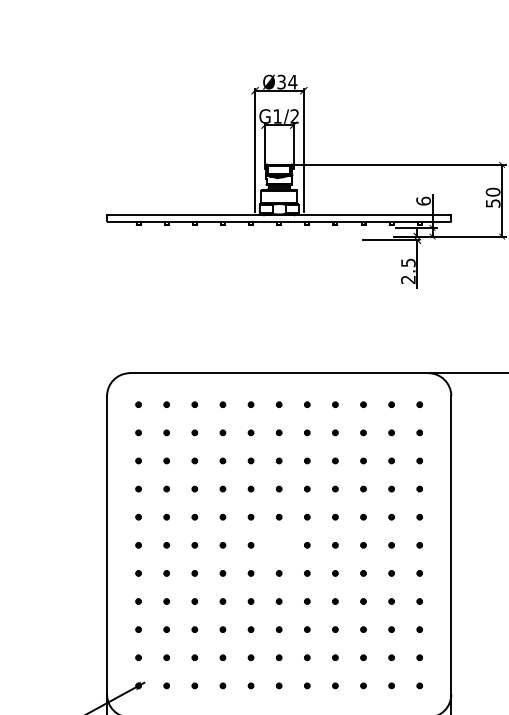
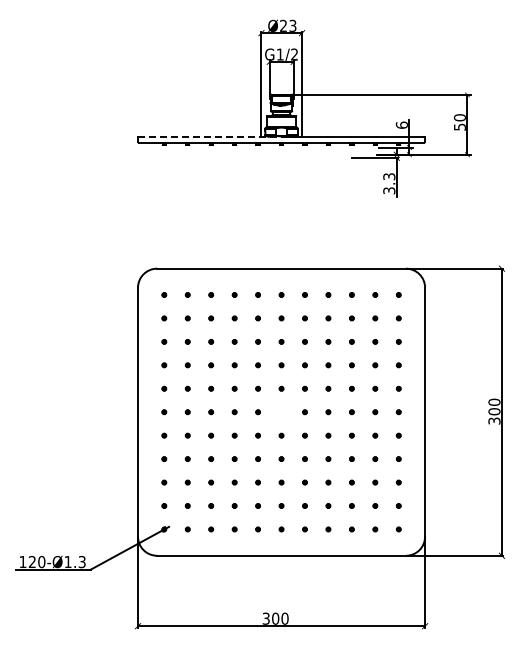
text: (287, 81) -> (288, 25), Ø34 -> Ø23
line: (192, 214) -> (209, 136), solid -> dashed
text: (408, 271) -> (389, 183), 2.5 -> 3.3

